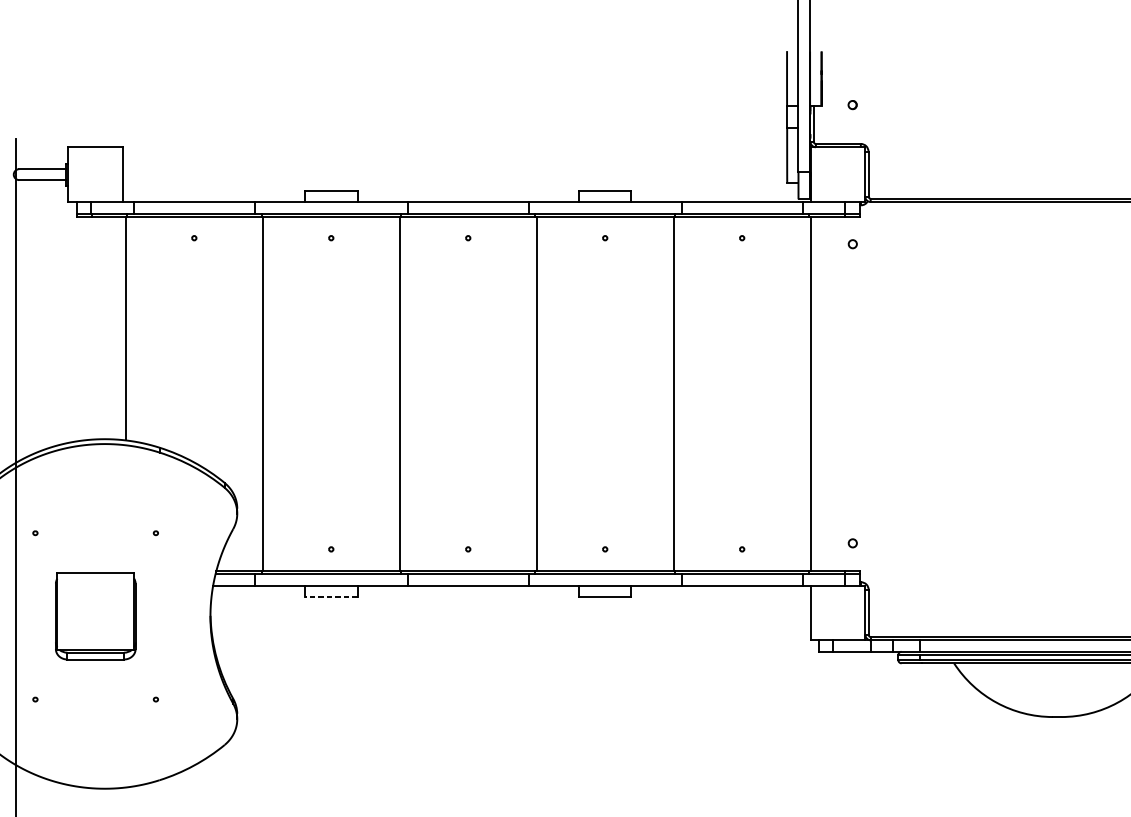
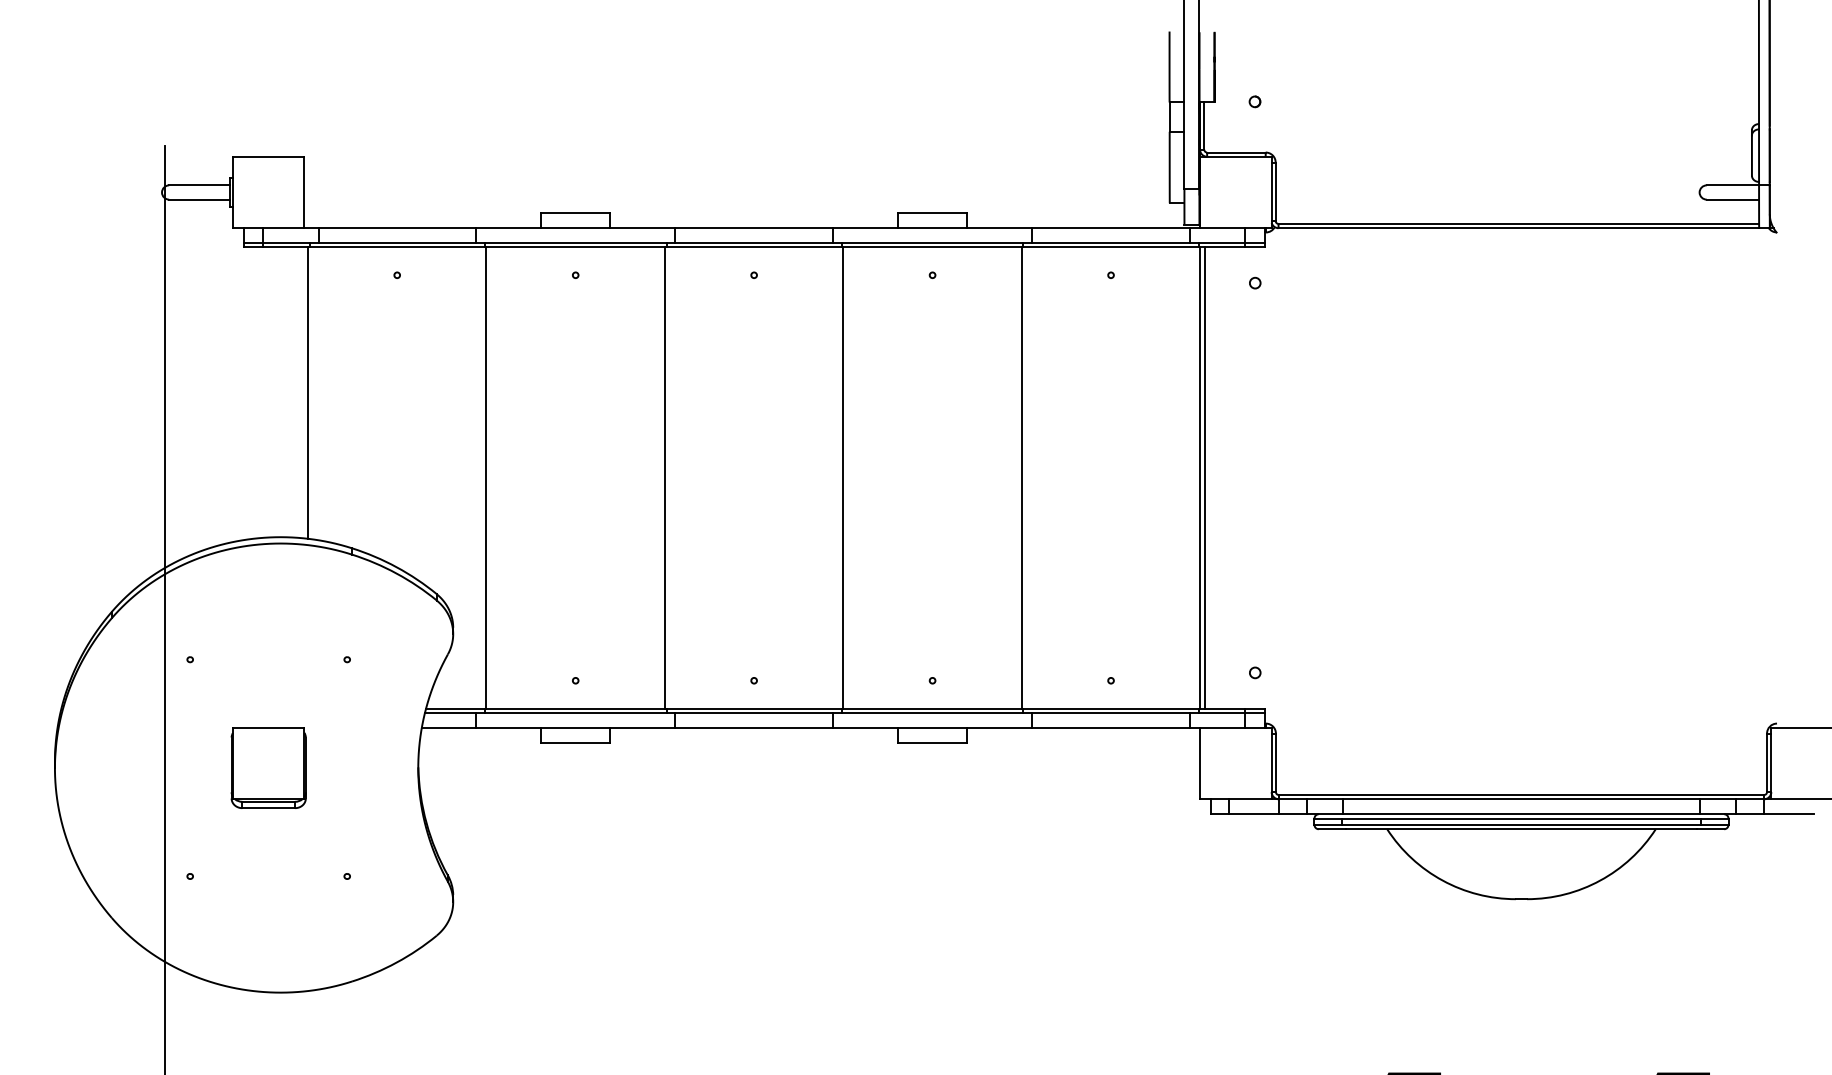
line: (813, 393) -> (1204, 477), added
line: (331, 596) -> (575, 742), dashed -> solid
part: (95, 615) -> (268, 767), size x0.71

